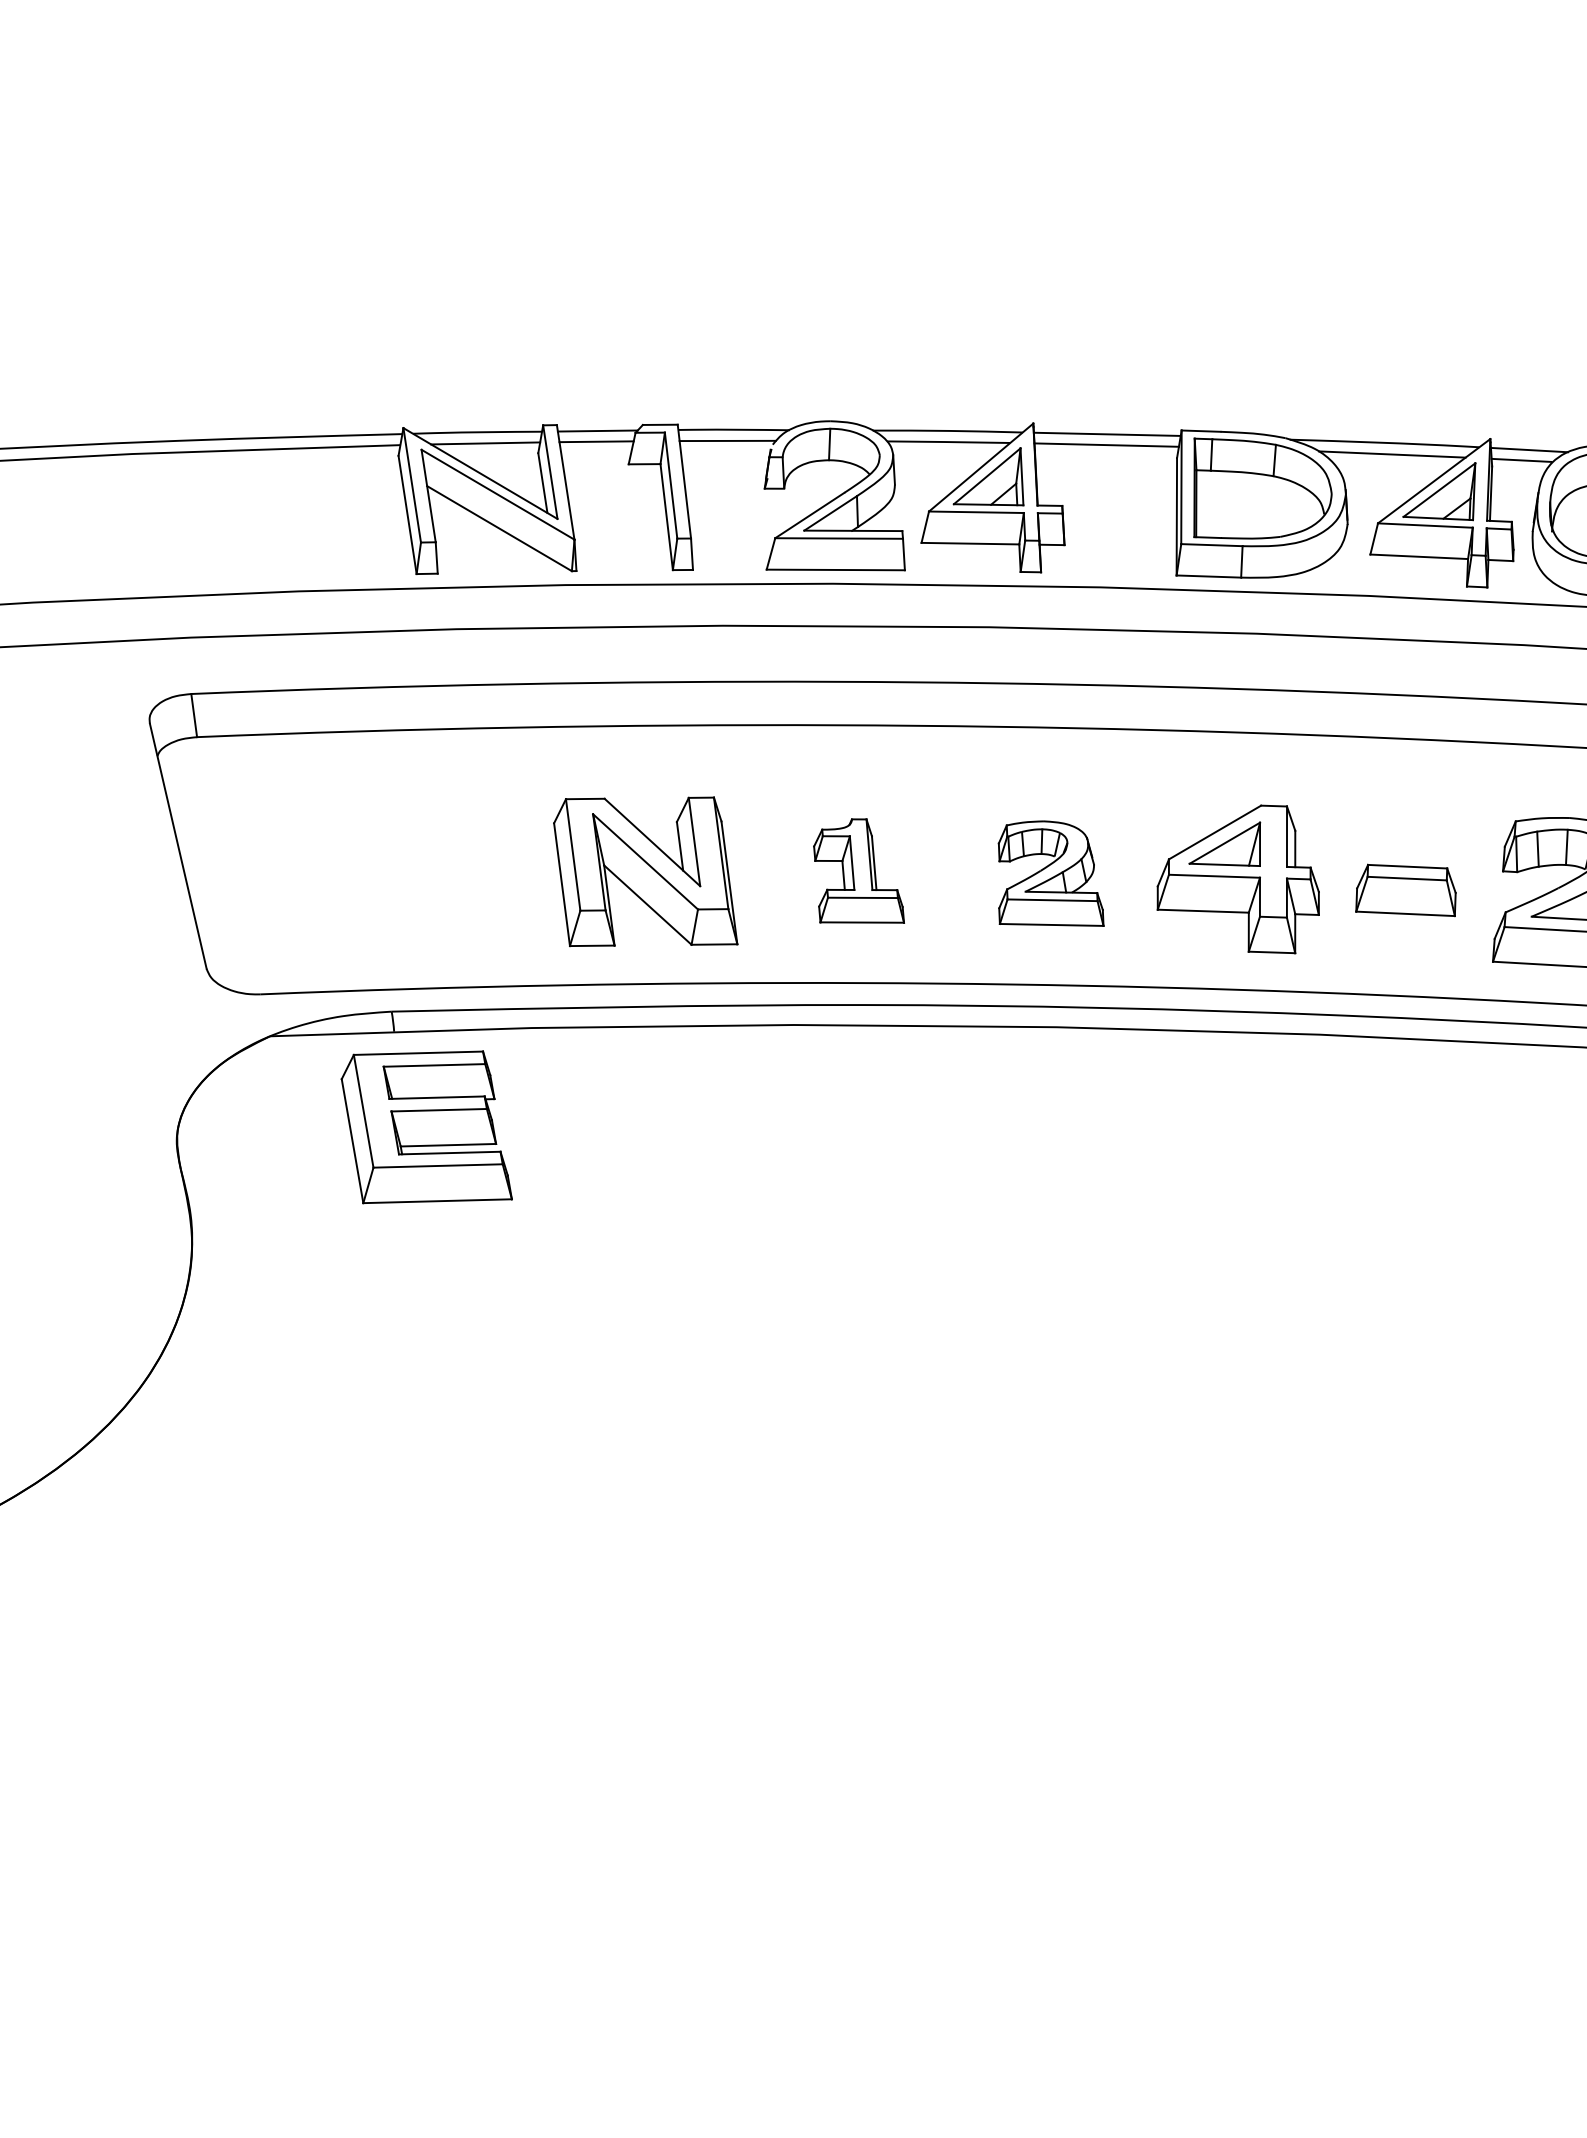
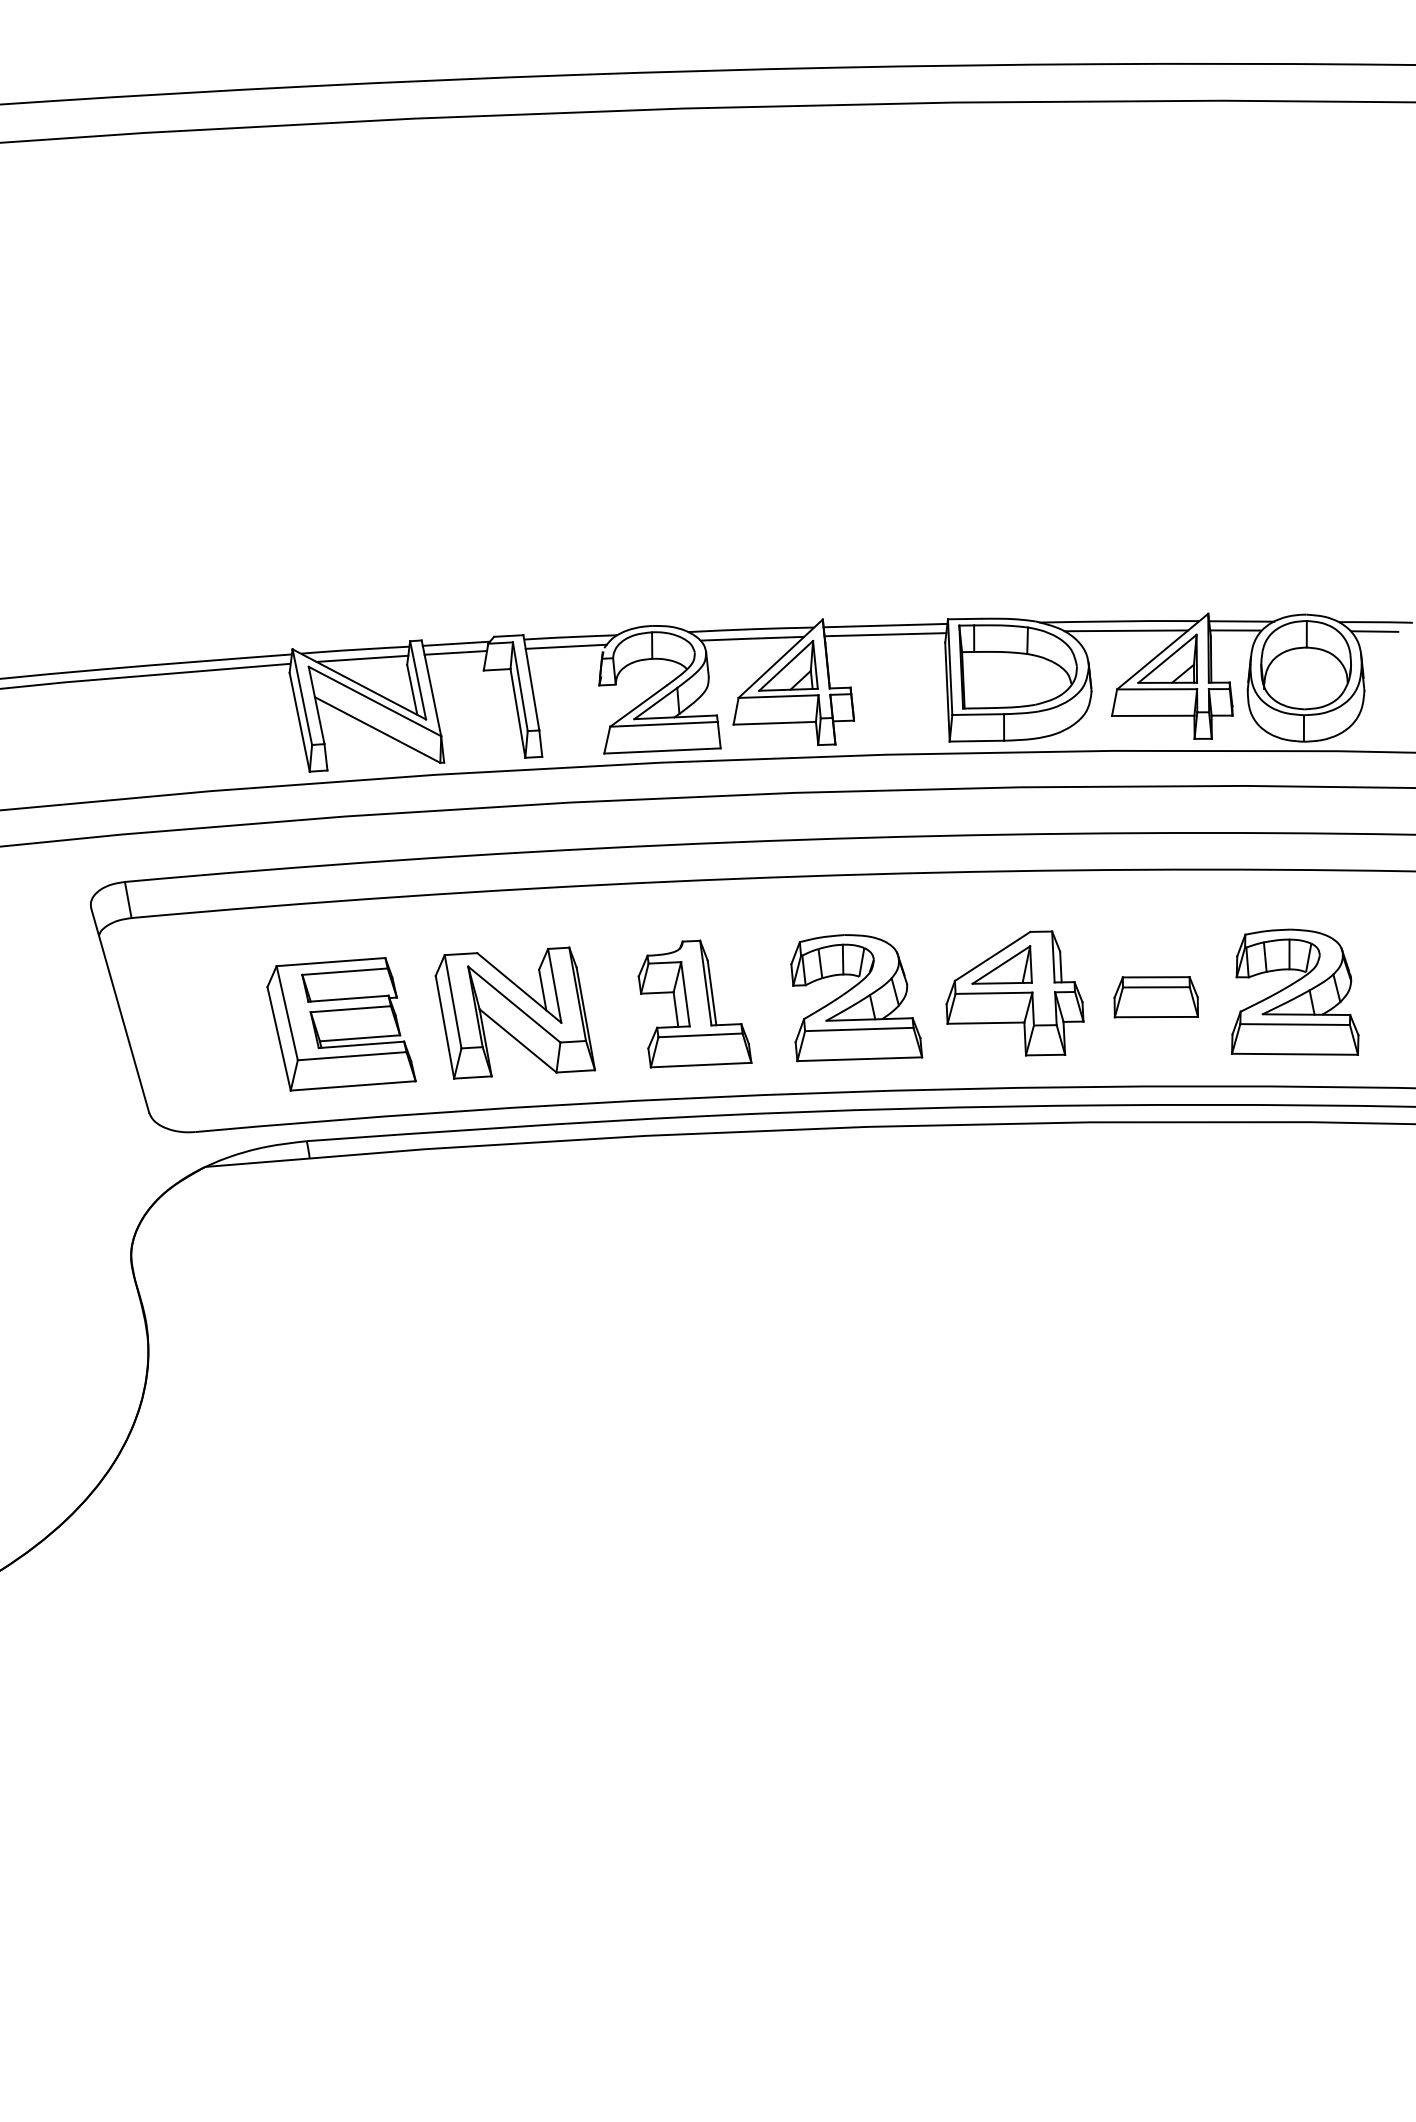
part: (859, 871) -> (694, 1003), size x1.43
part: (1051, 874) -> (856, 998), size x1.43
part: (427, 1127) -> (341, 1024), moved

